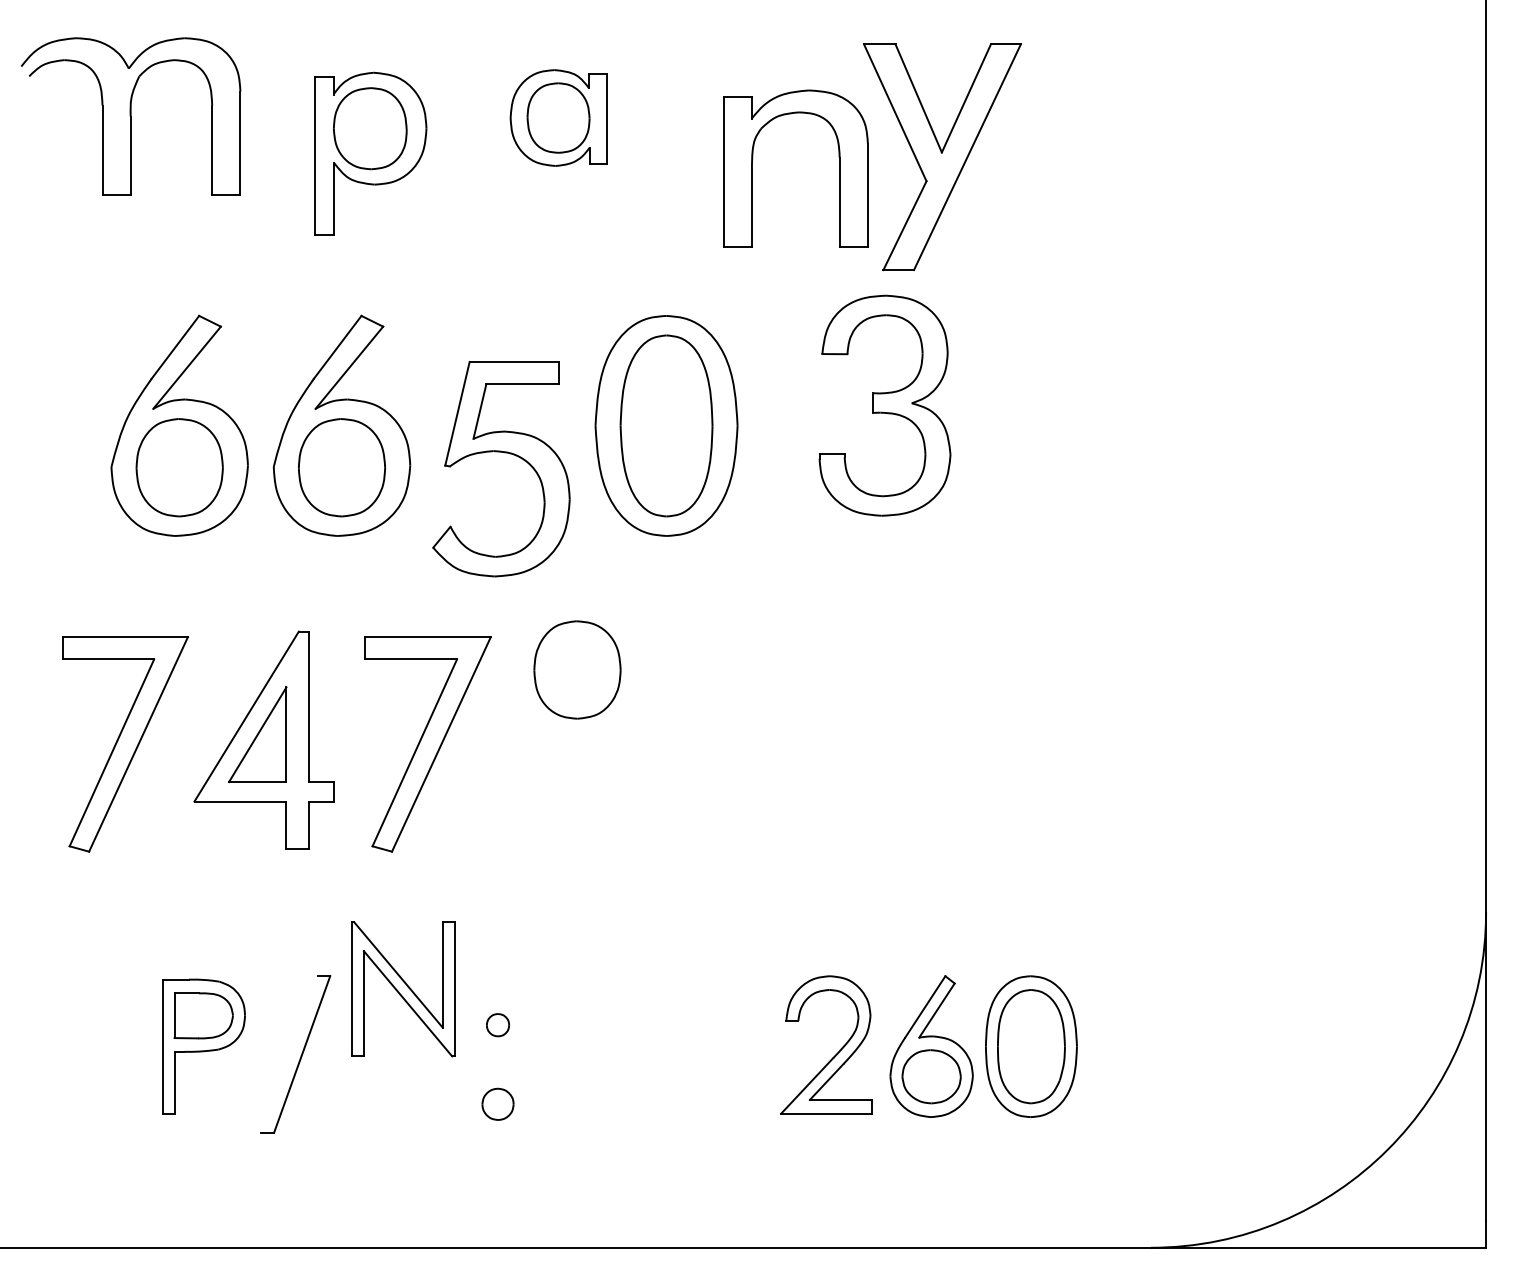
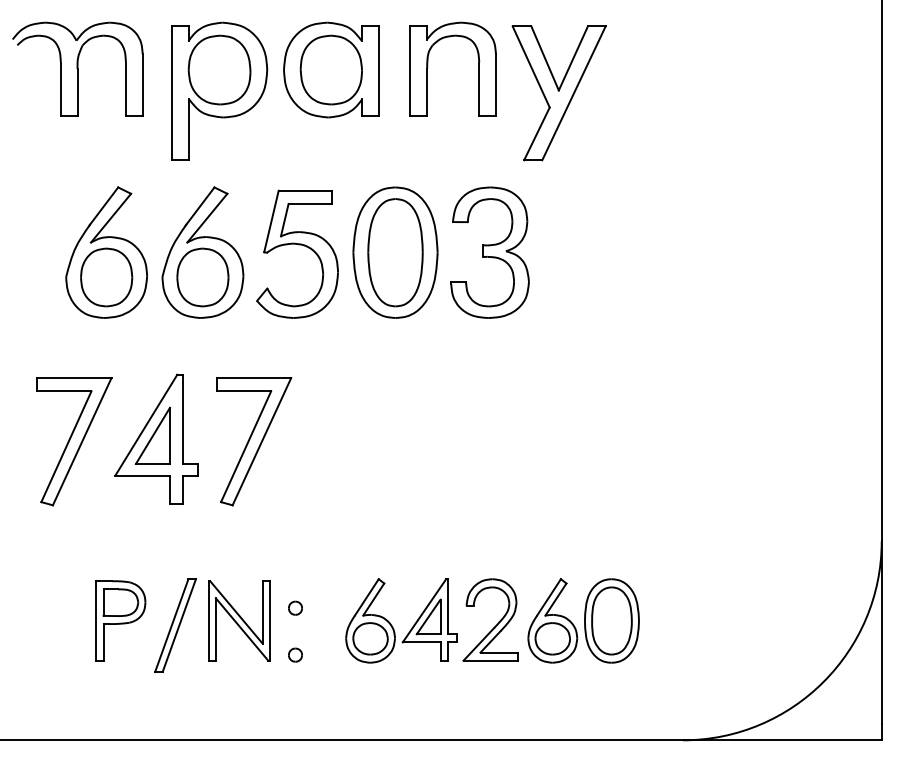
part: (558, 117) -> (331, 69), size x1.67
part: (369, 152) -> (219, 90), size x1.43
part: (754, 167) -> (428, 68), moved
part: (883, 405) -> (489, 252), moved
part: (503, 454) -> (298, 245), moved
part: (577, 669) -> (342, 397), removed
part: (403, 988) -> (239, 620), moved
line: (289, 1054) -> (171, 625), added
part: (661, 1054) -> (392, 625), added
part: (498, 1103) -> (295, 654), size x0.71

